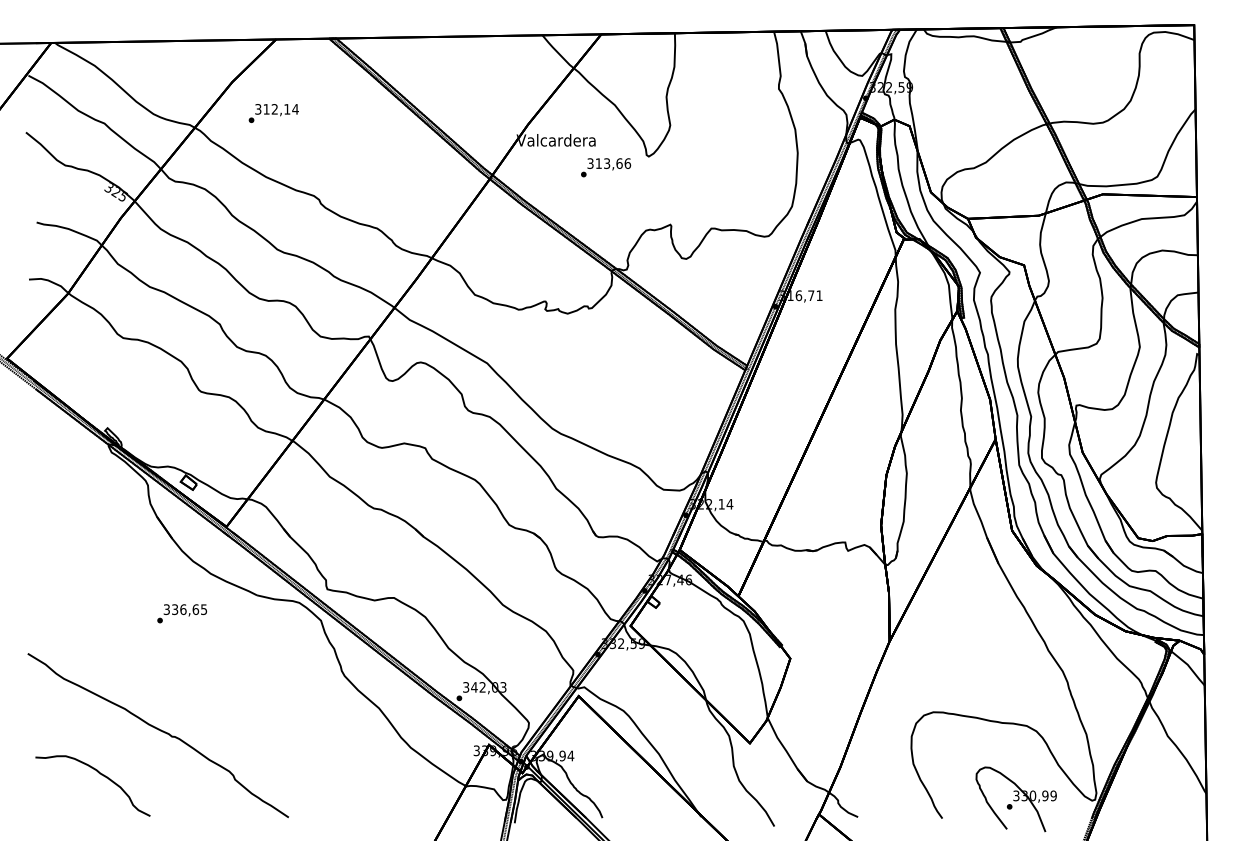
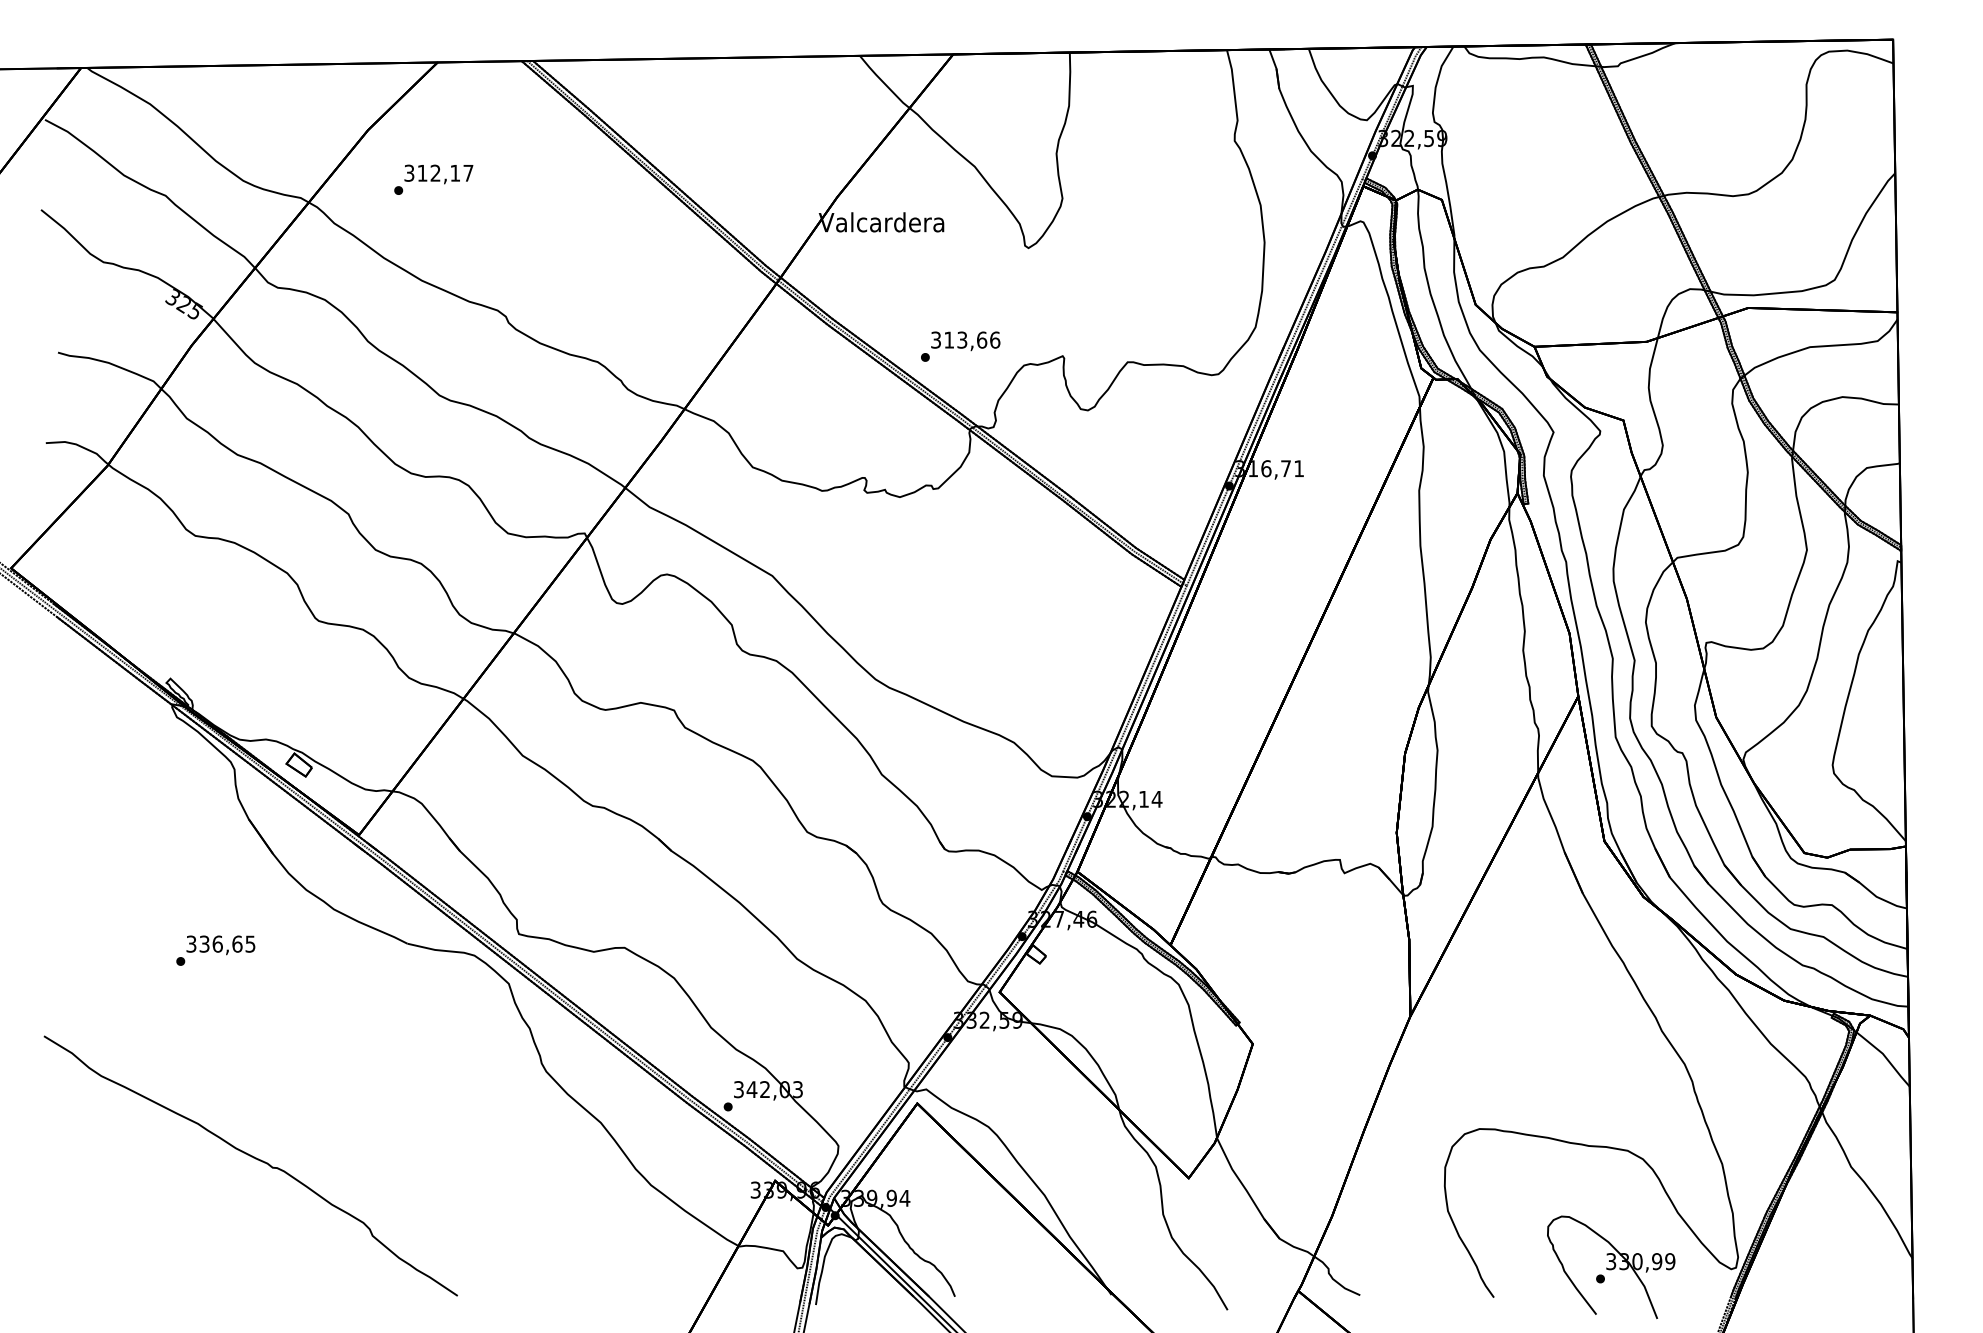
text: (295, 109) -> (468, 173), 312,14 -> 312,17
text: (606, 167) -> (961, 346), moved
text: (181, 613) -> (214, 950), moved
part: (98, 773) -> (156, 1226), removed

